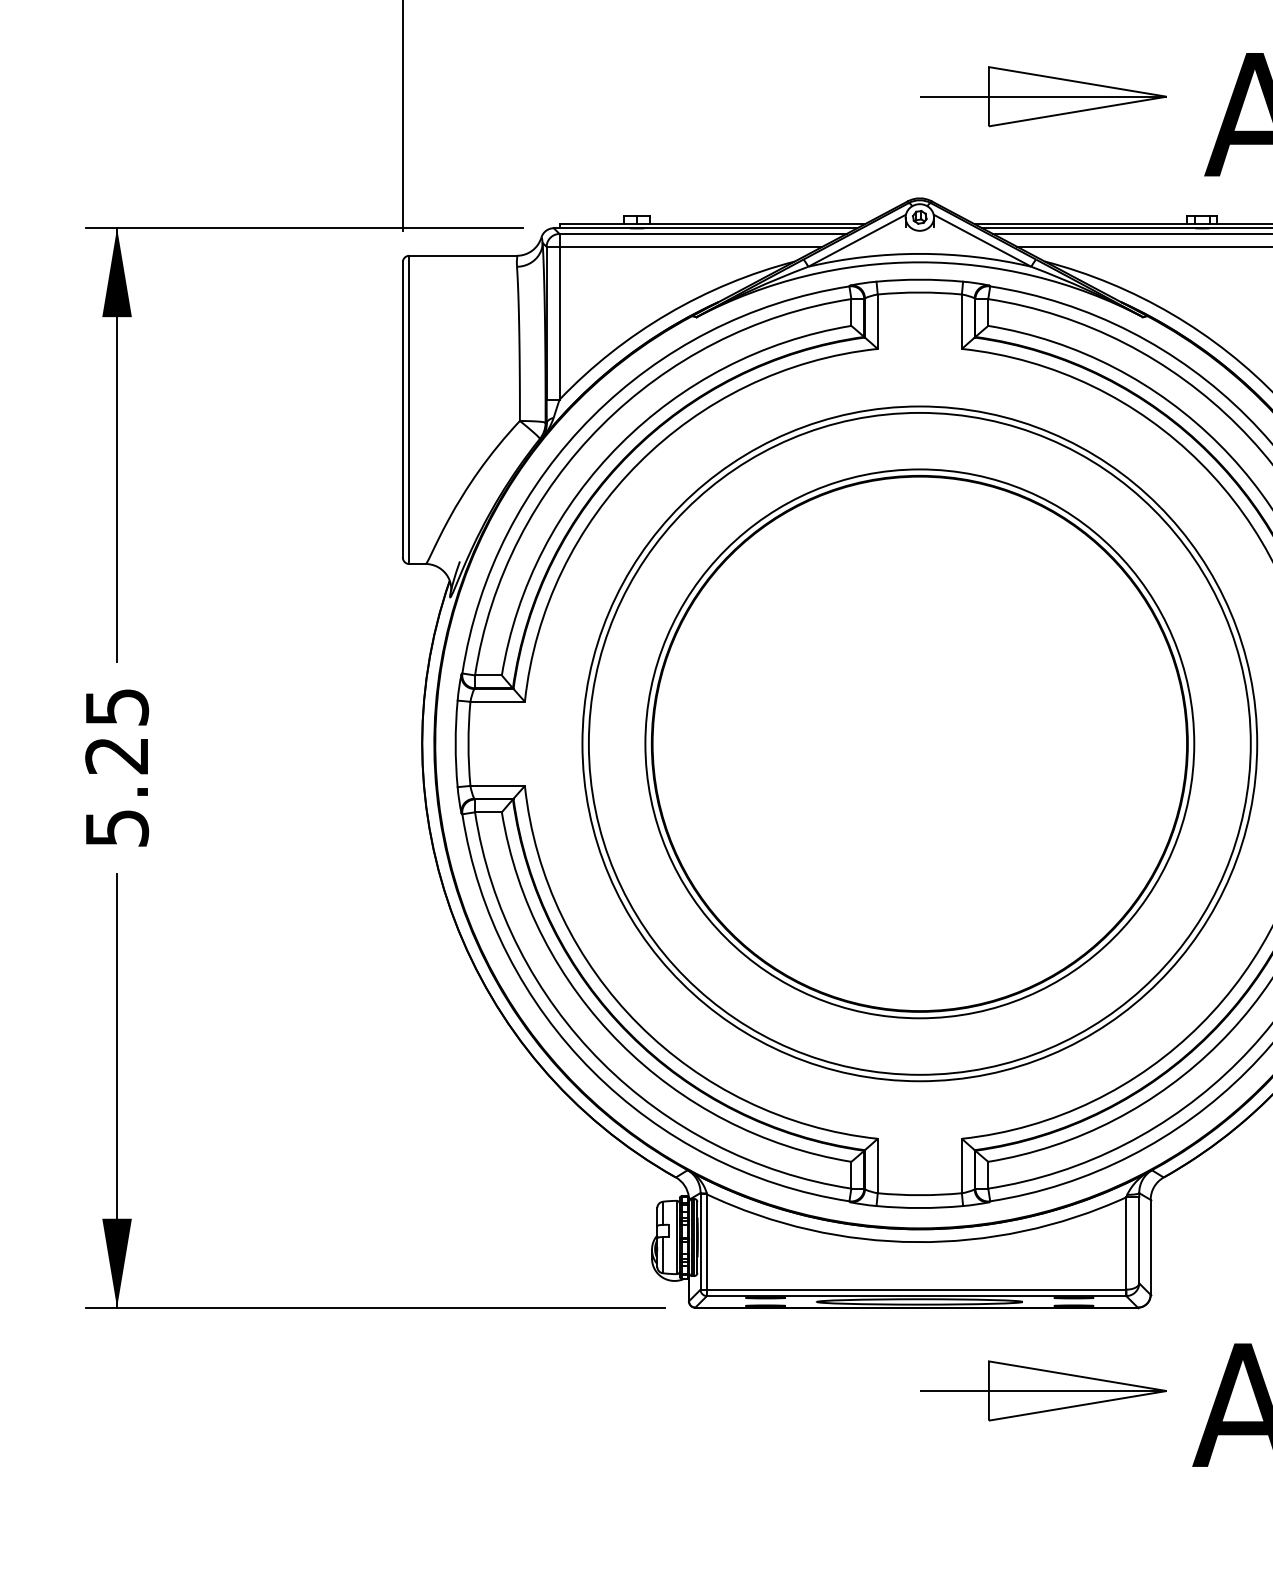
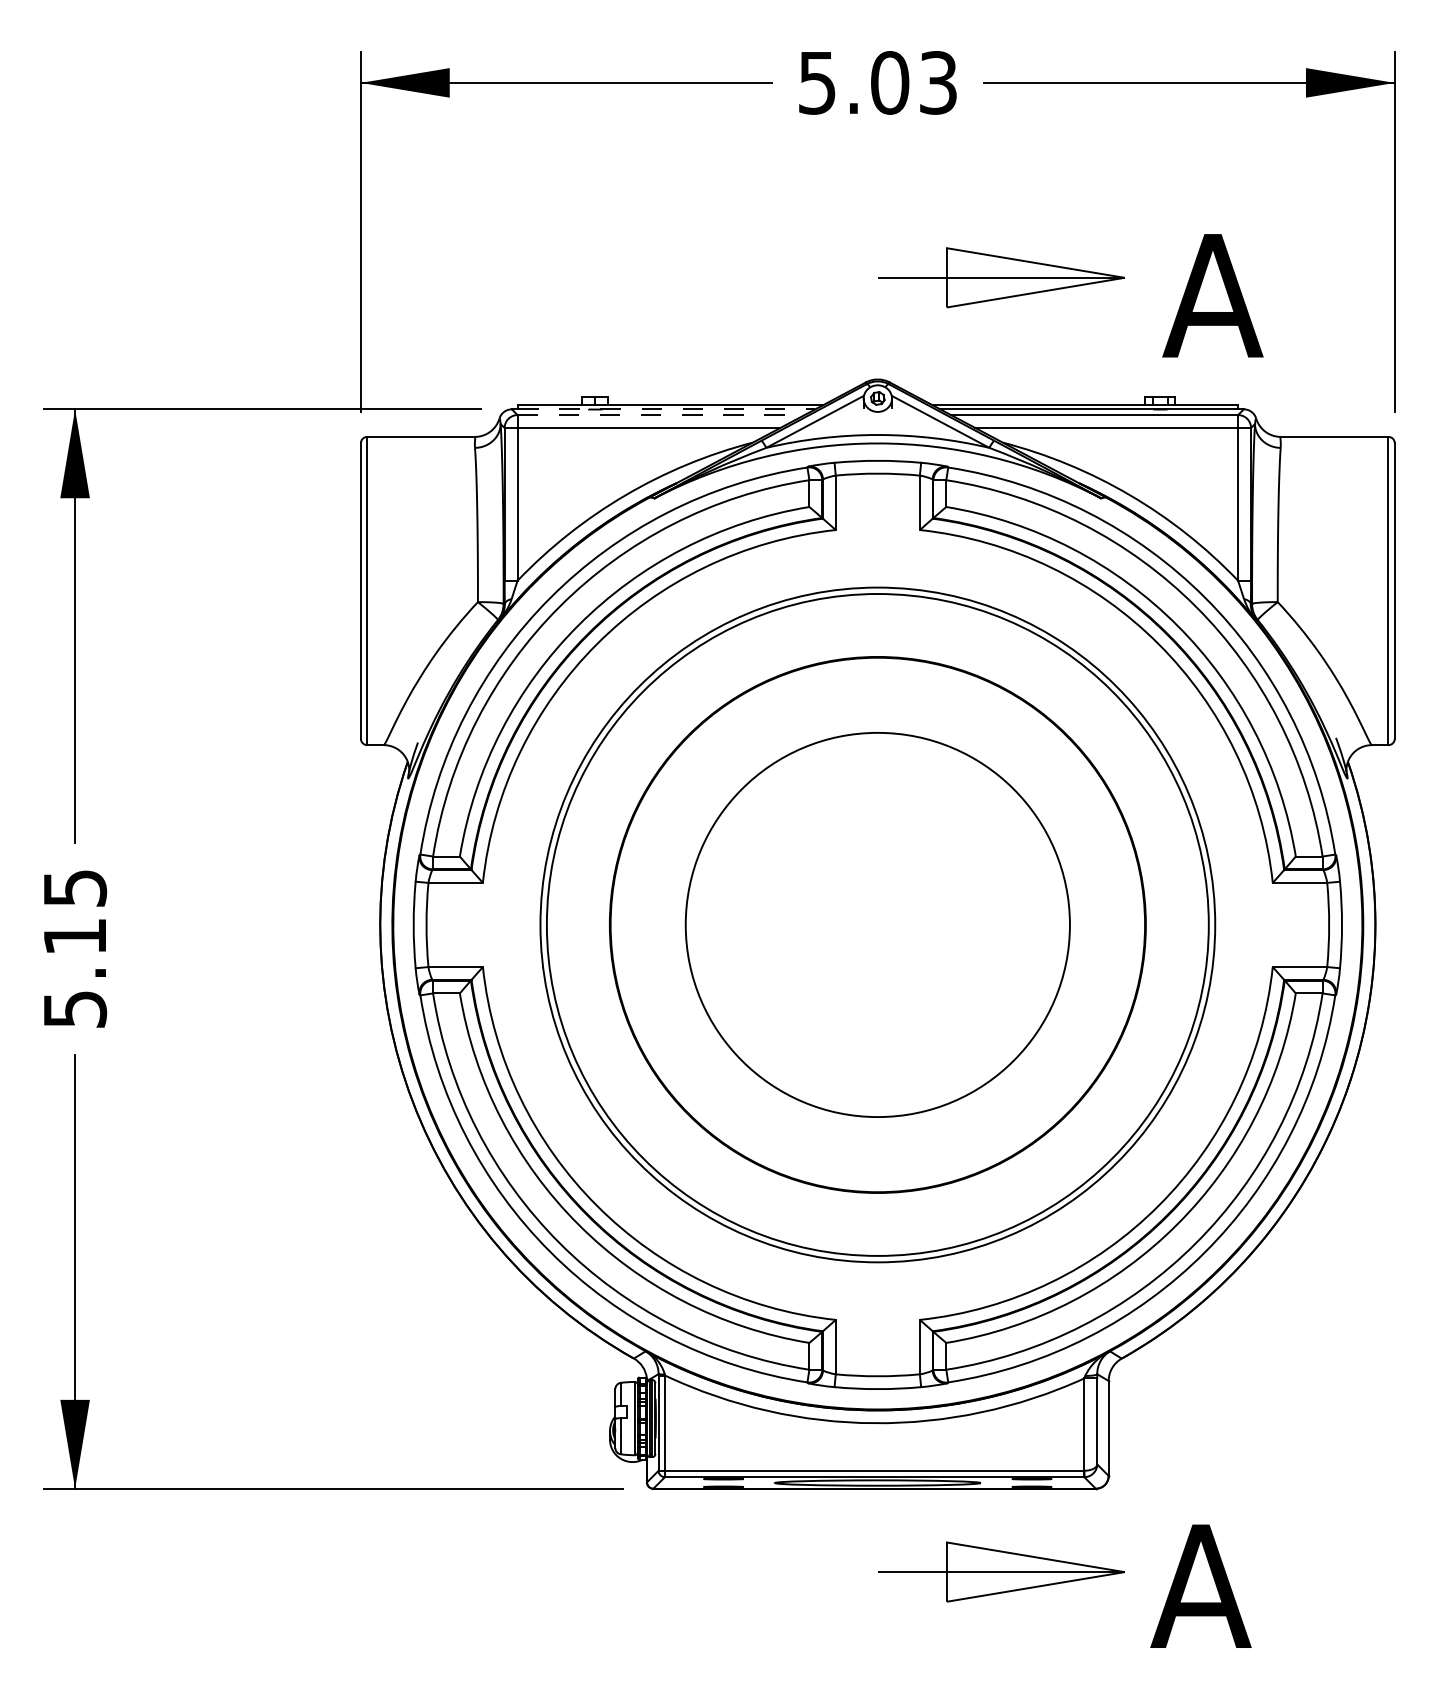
line: (708, 228) -> (666, 409), solid -> dashed
line: (703, 234) -> (661, 415), solid -> dashed
circle: (919, 743) -> (877, 924), size x0.7
text: (116, 756) -> (74, 937), 5.25 -> 5.15

